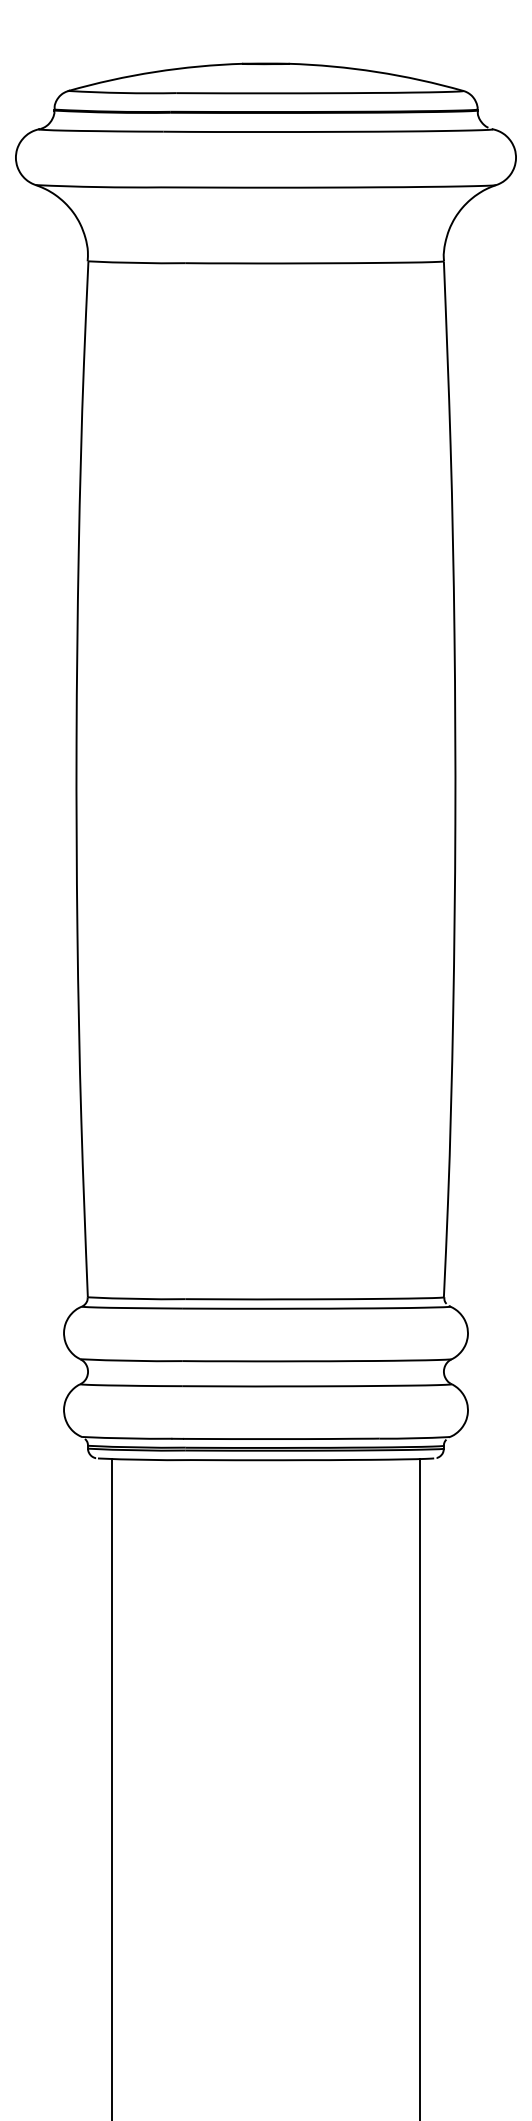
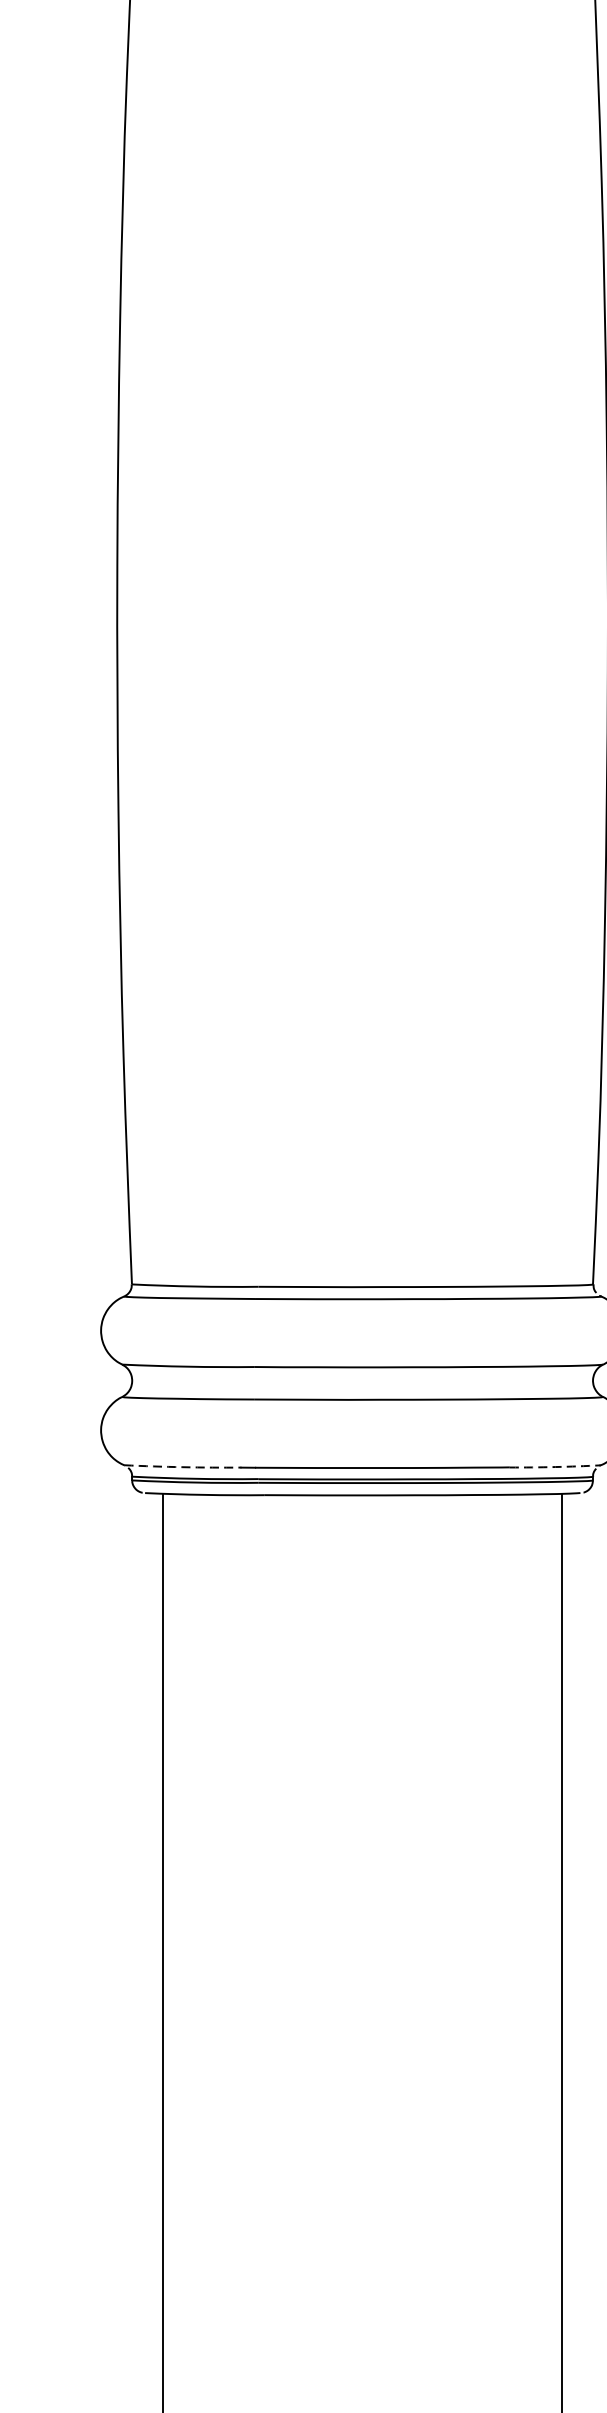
arc: (127, 1438) -> (183, 1467), solid -> dashed
arc: (414, 1438) -> (554, 1467), solid -> dashed

